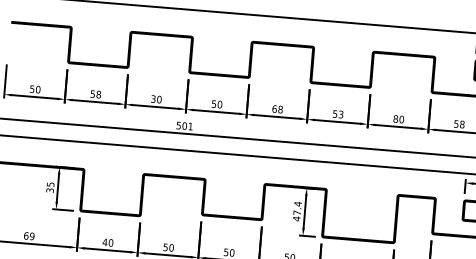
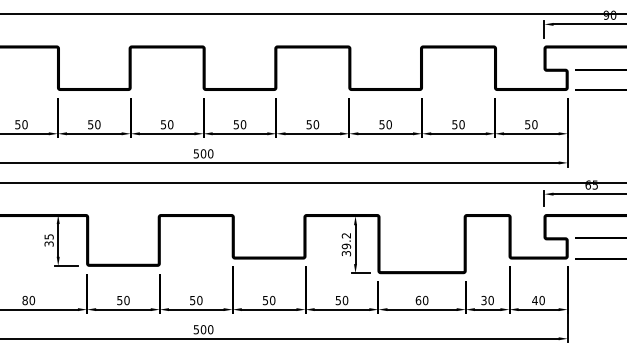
text: (98, 94) -> (97, 124), 58 -> 50
text: (153, 98) -> (163, 124), 30 -> 50
text: (277, 109) -> (312, 124), 68 -> 50
text: (340, 114) -> (388, 124), 53 -> 50
text: (395, 118) -> (454, 124), 80 -> 50
text: (462, 124) -> (534, 124), 58 -> 50
text: (190, 126) -> (210, 153), 501 -> 500
text: (297, 211) -> (346, 244), 47.4 -> 39.2
text: (29, 236) -> (28, 300), 69 -> 80
text: (104, 242) -> (119, 300), 40 -> 50

